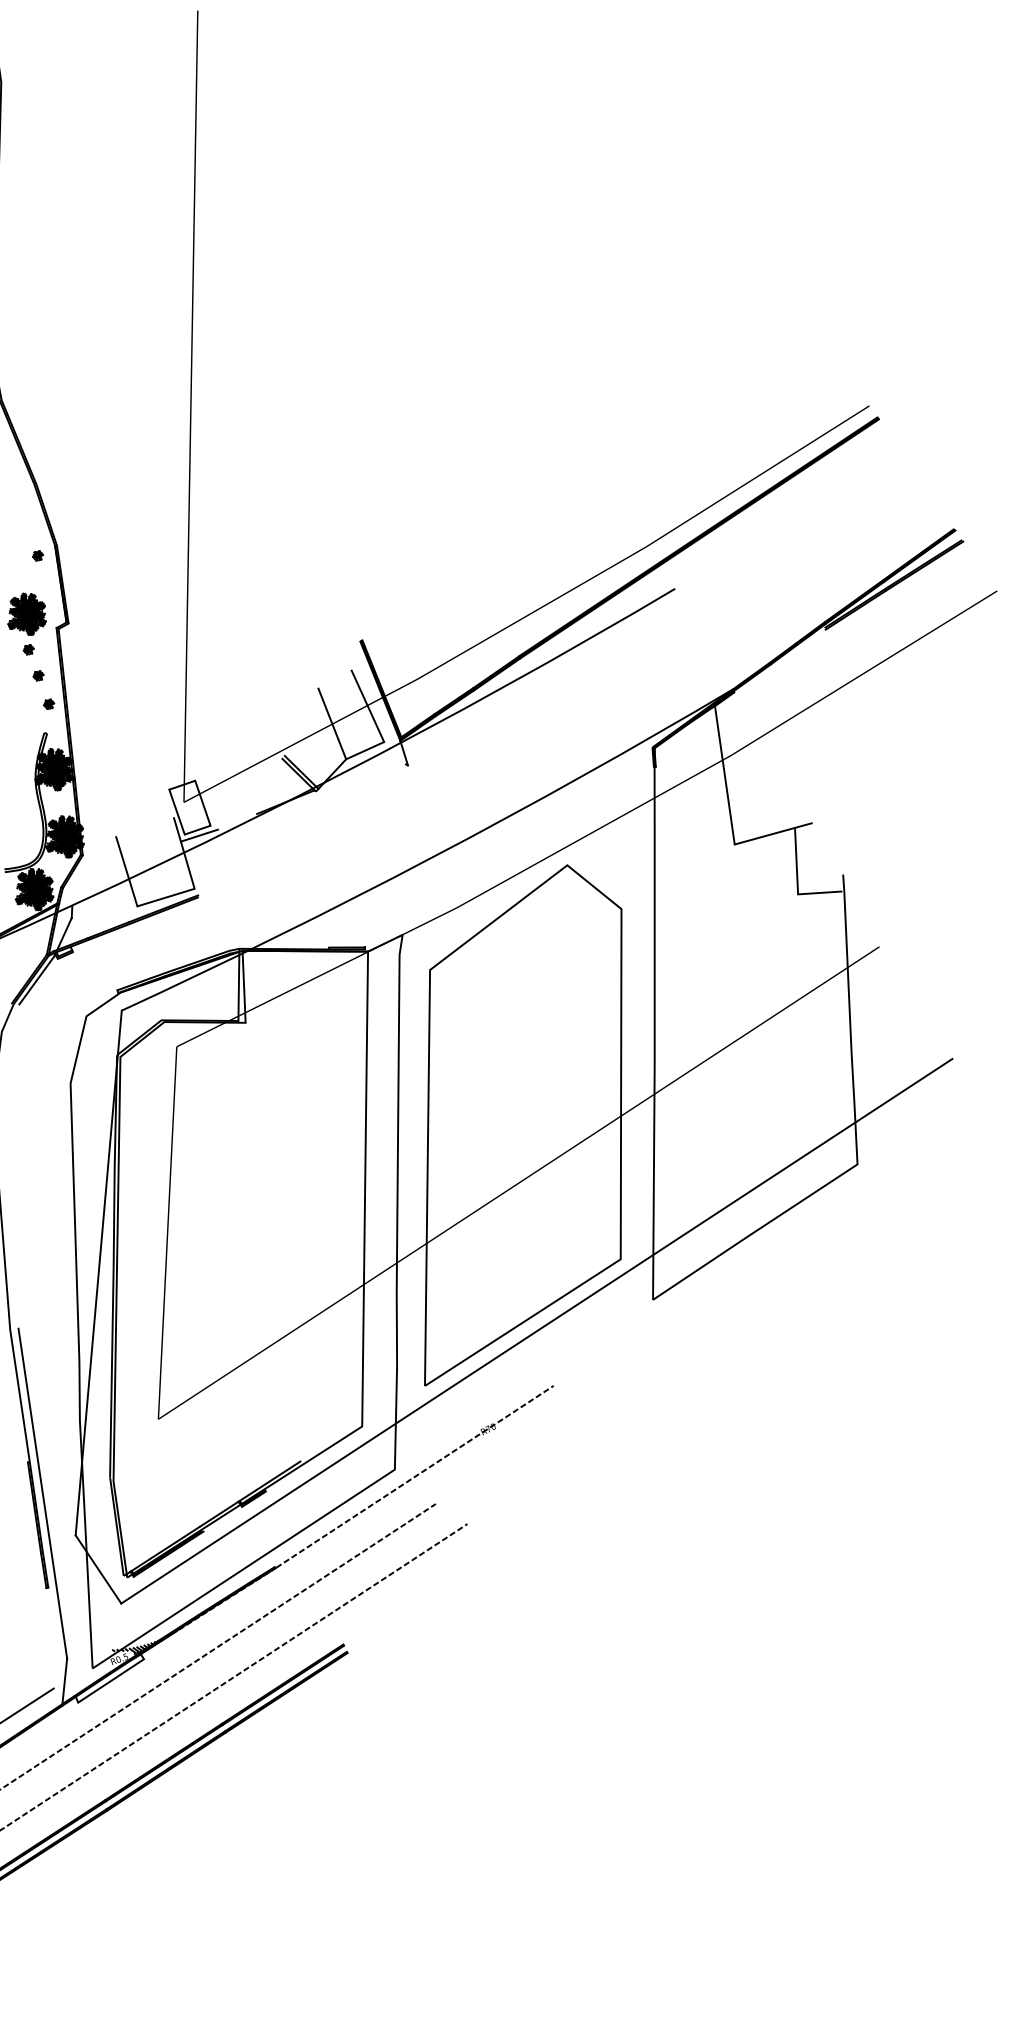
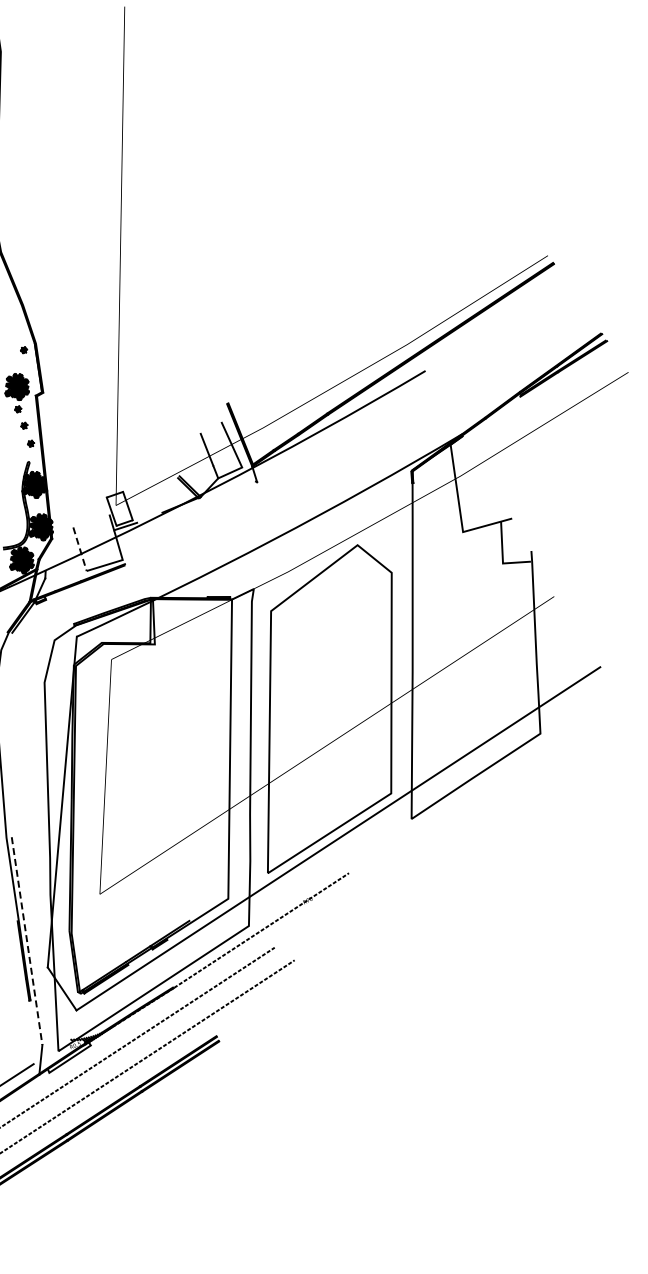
line: (127, 872) -> (80, 549), solid -> dashed
line: (43, 1494) -> (27, 941), solid -> dashed

